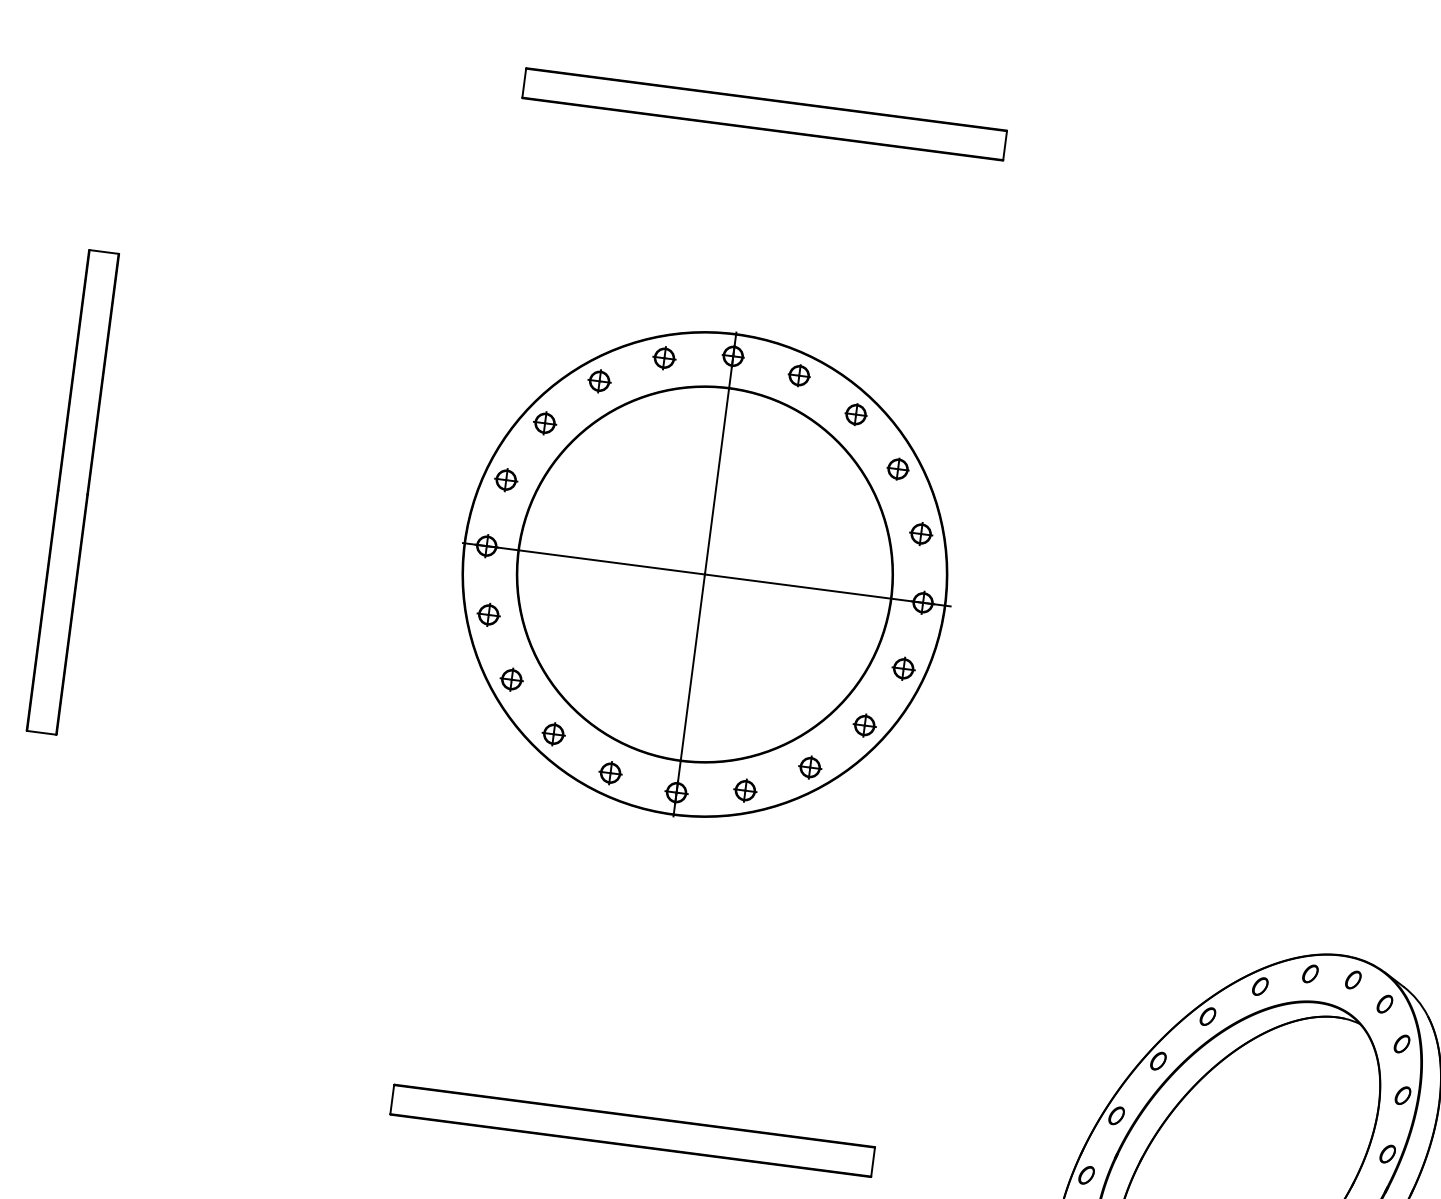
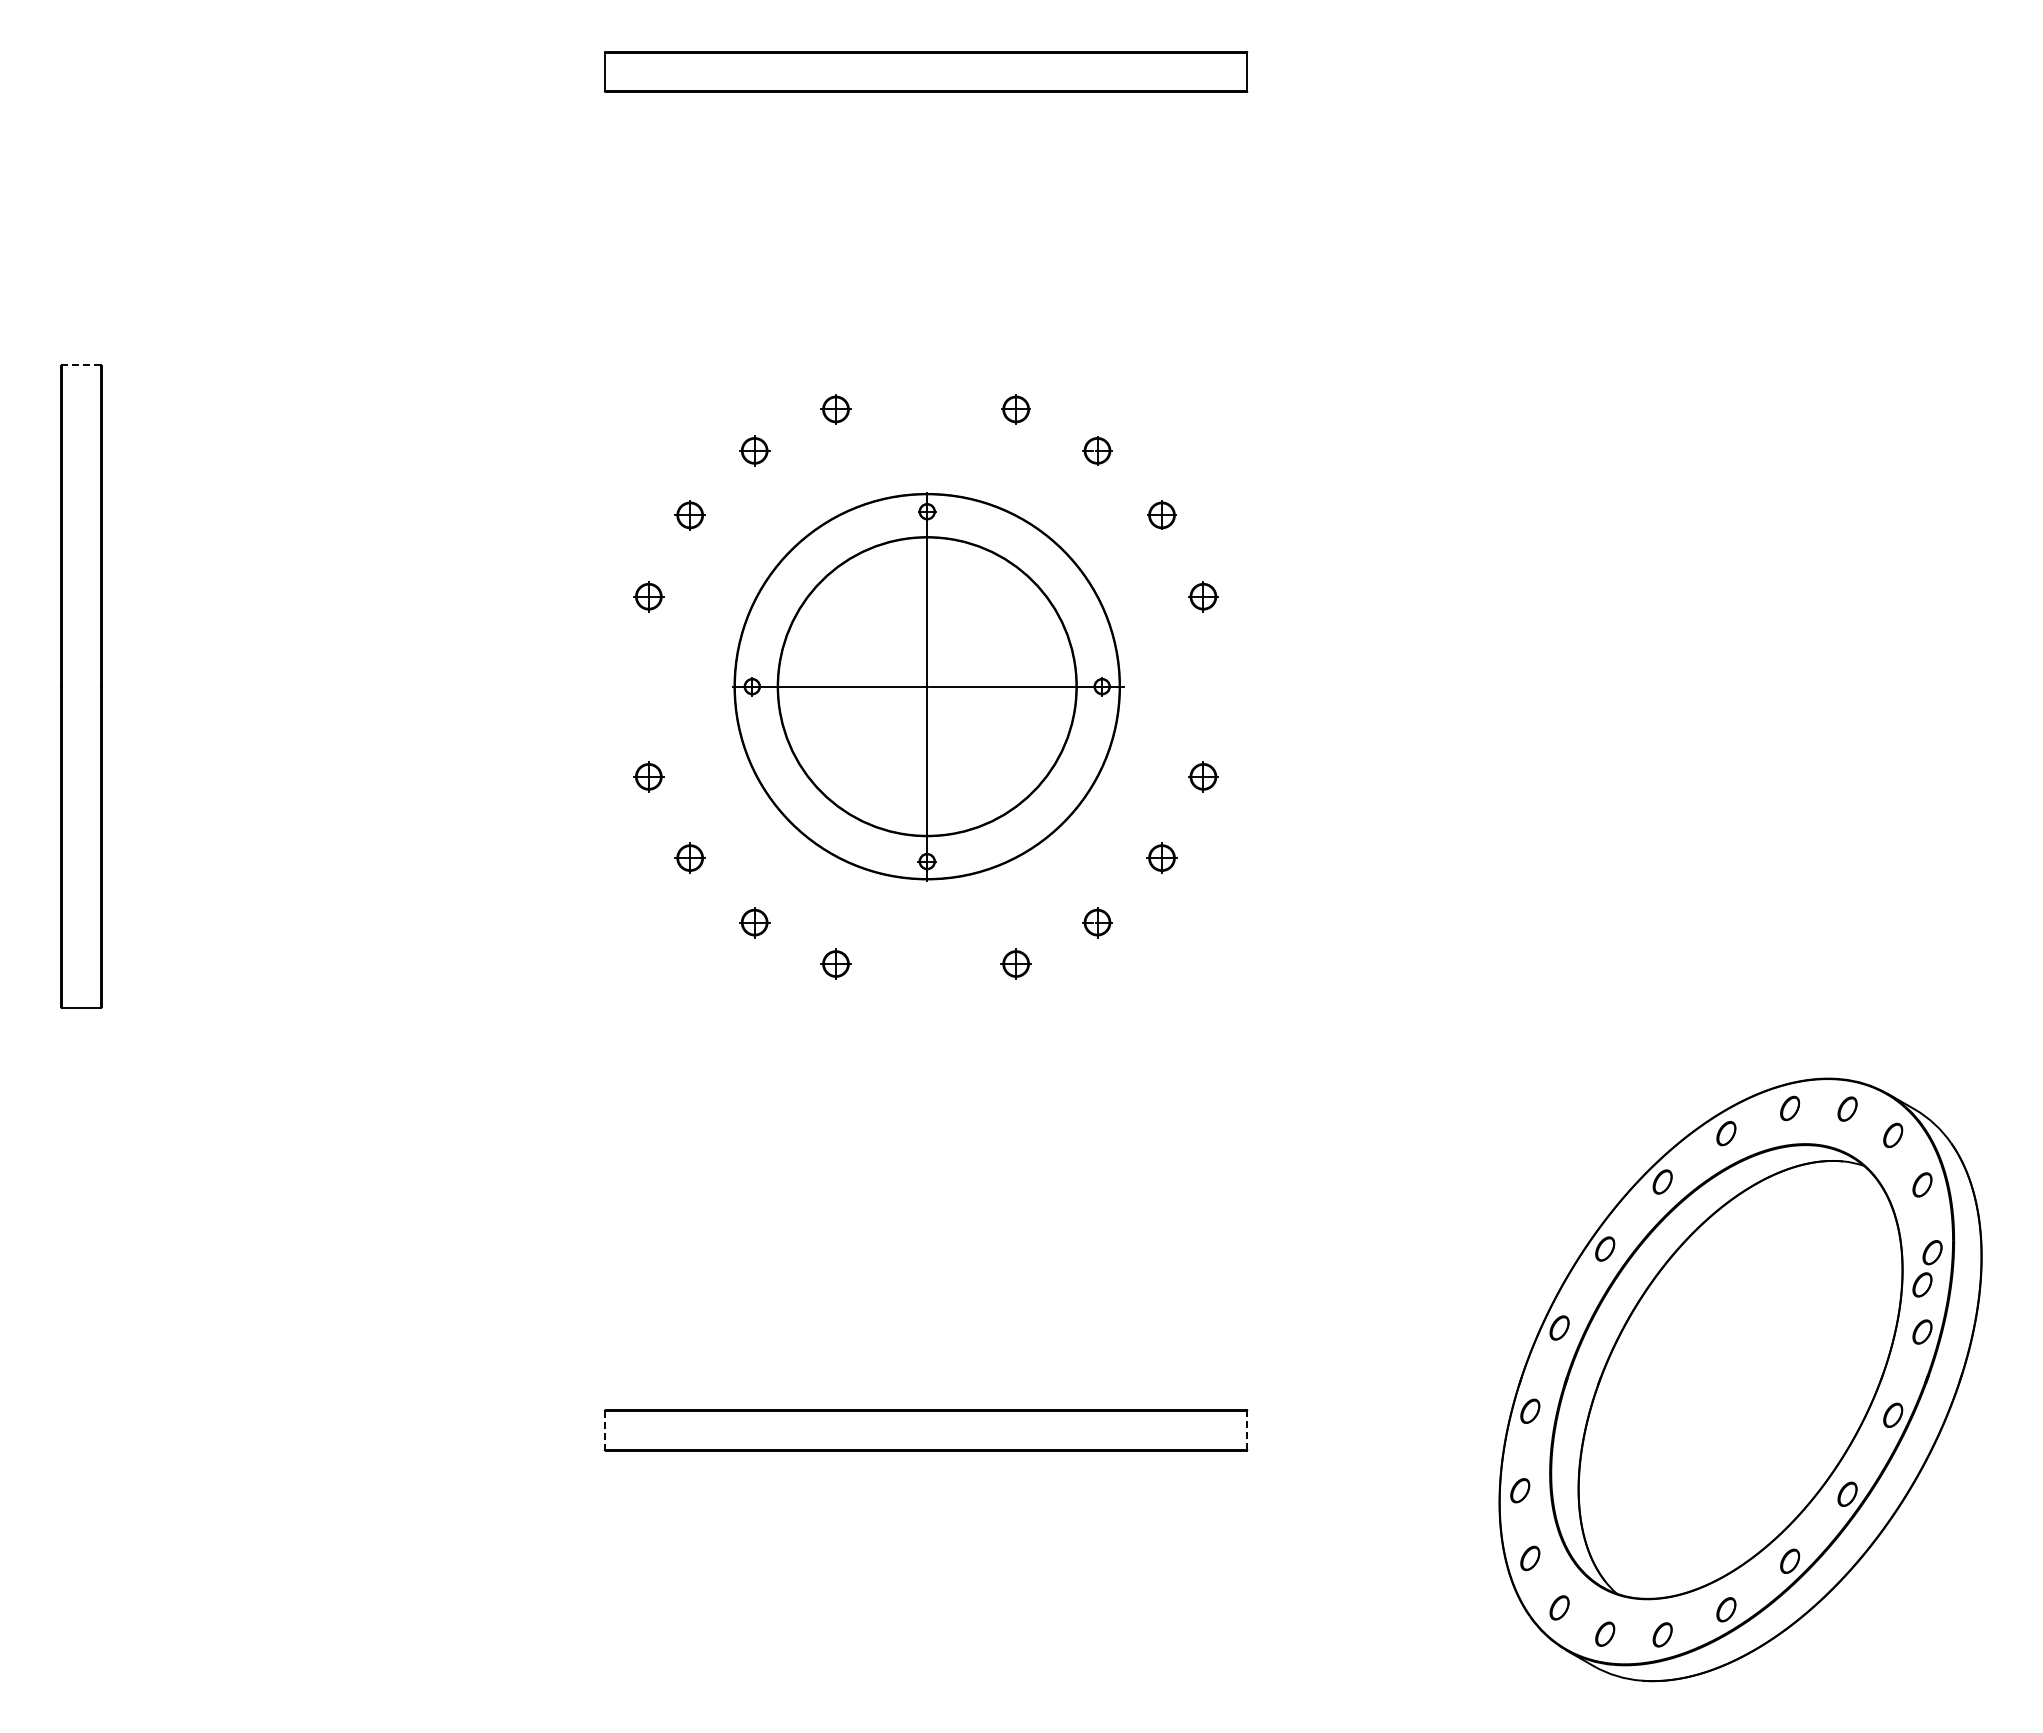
line: (103, 251) -> (80, 365), solid -> dashed
part: (706, 574) -> (928, 686), size x0.6
line: (392, 1099) -> (604, 1430), solid -> dashed
part: (1392, 1118) -> (1922, 1284), added
line: (873, 1161) -> (1247, 1429), solid -> dashed

